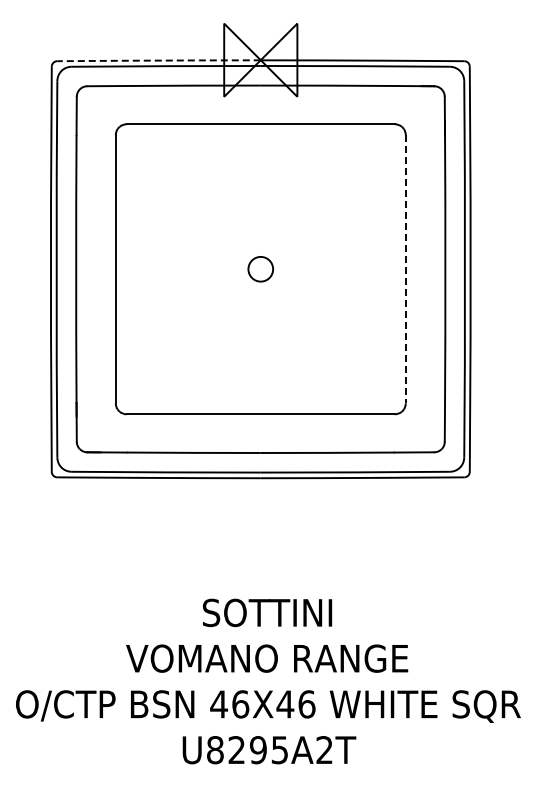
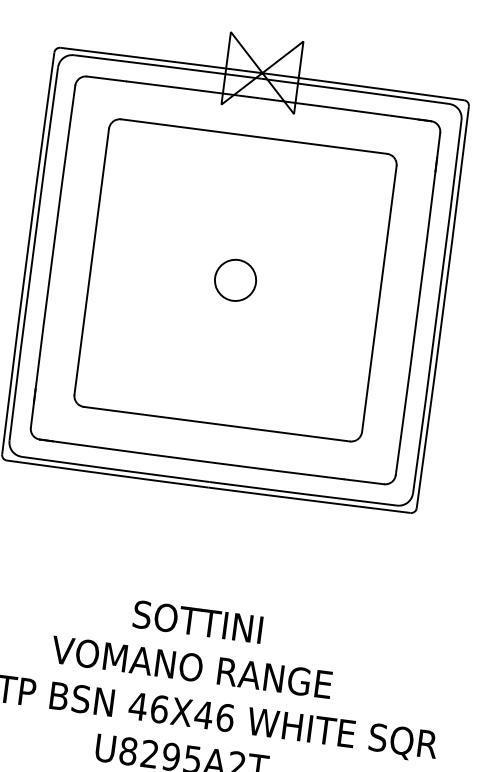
line: (158, 60) -> (161, 60), dashed -> solid
circle: (260, 268) -> (235, 279), size x1.67
line: (405, 269) -> (379, 299), dashed -> solid

